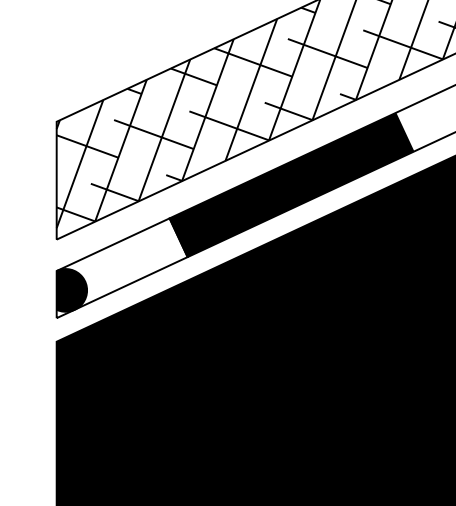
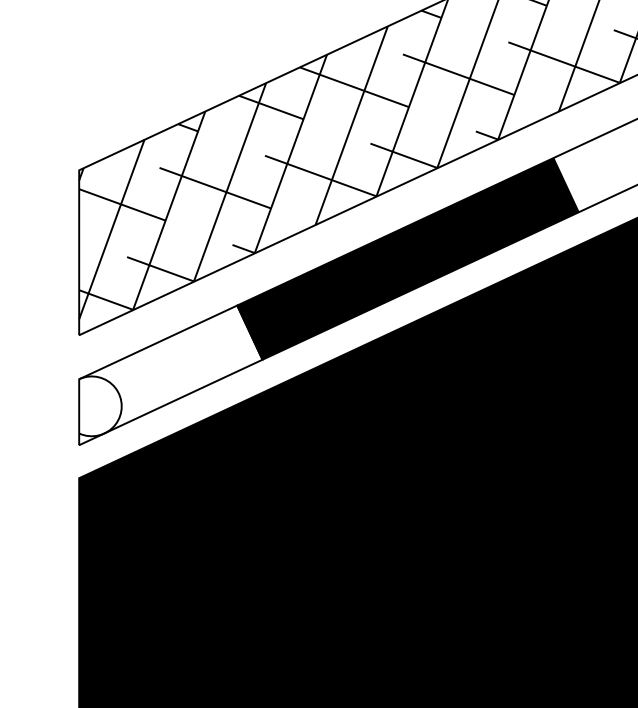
fill: (71, 290) -> (99, 406), removed

